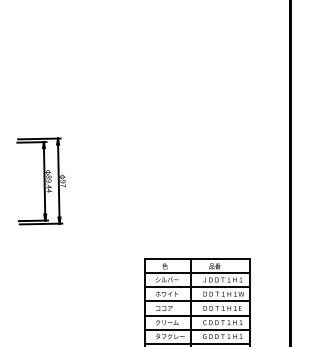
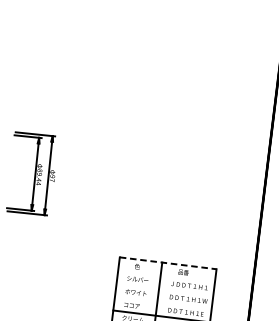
line: (197, 258) -> (168, 263), solid -> dashed
line: (197, 273) -> (166, 277), removed
line: (197, 287) -> (165, 290), removed
line: (197, 301) -> (163, 302), removed

